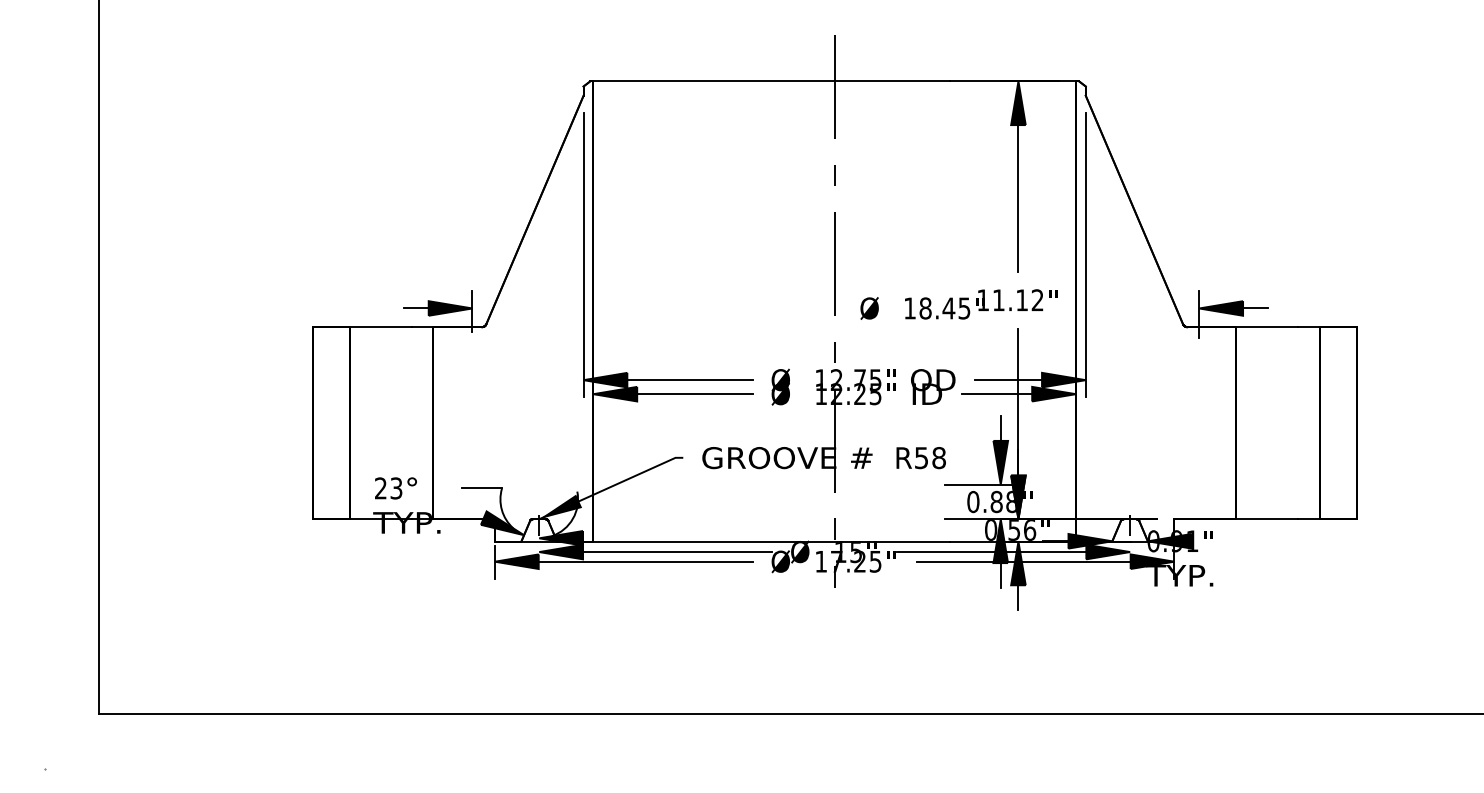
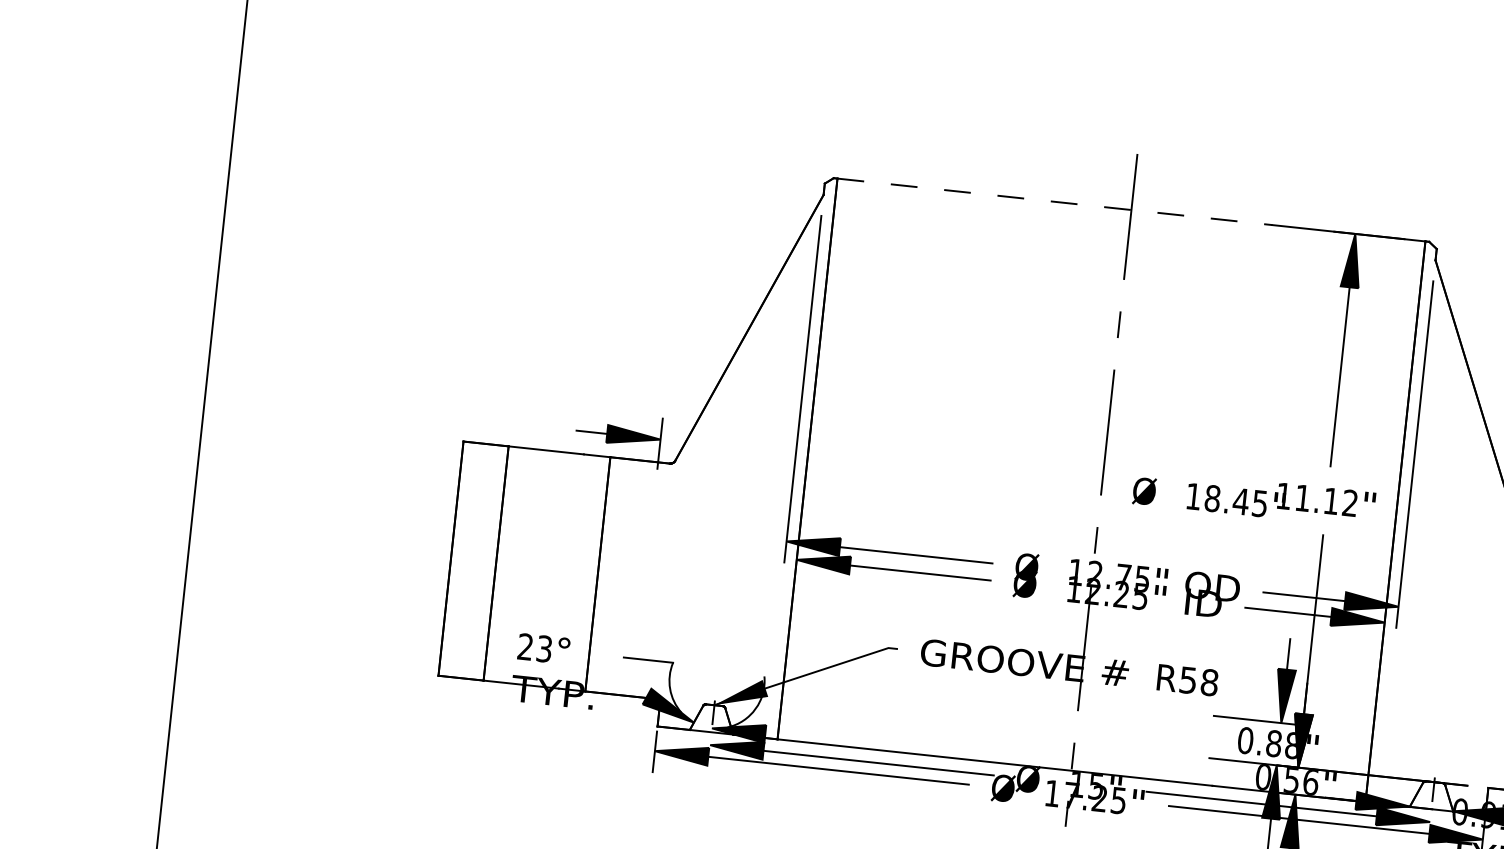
line: (772, 81) -> (1055, 202), solid -> dashed

